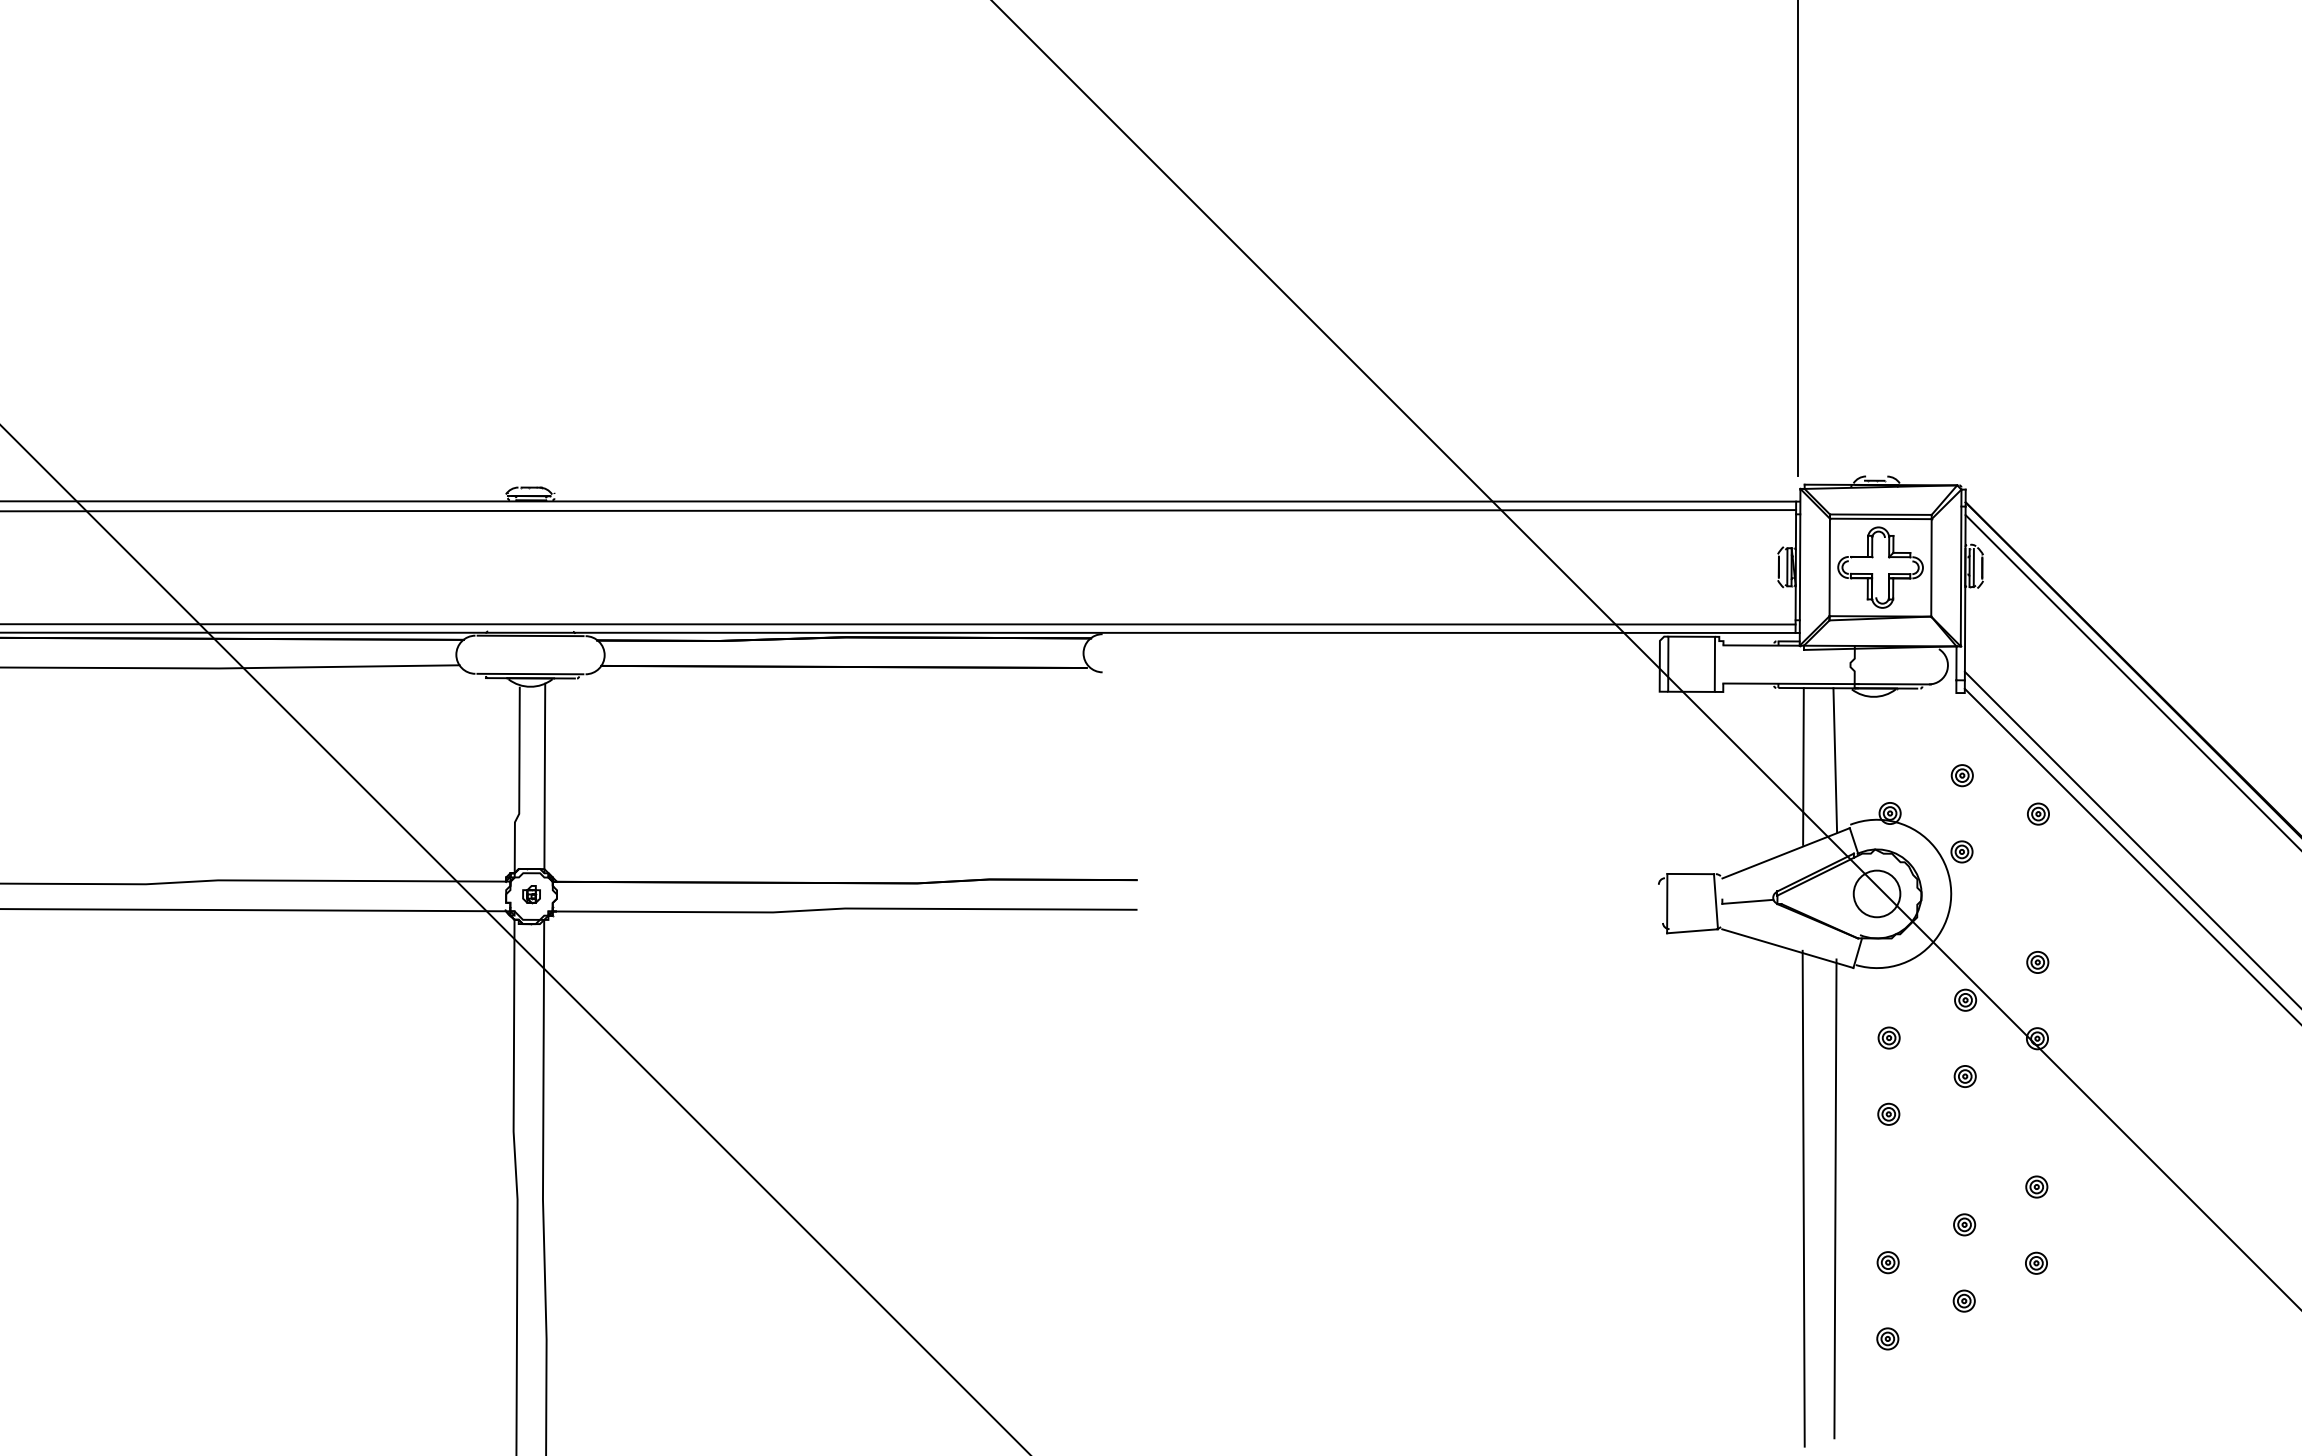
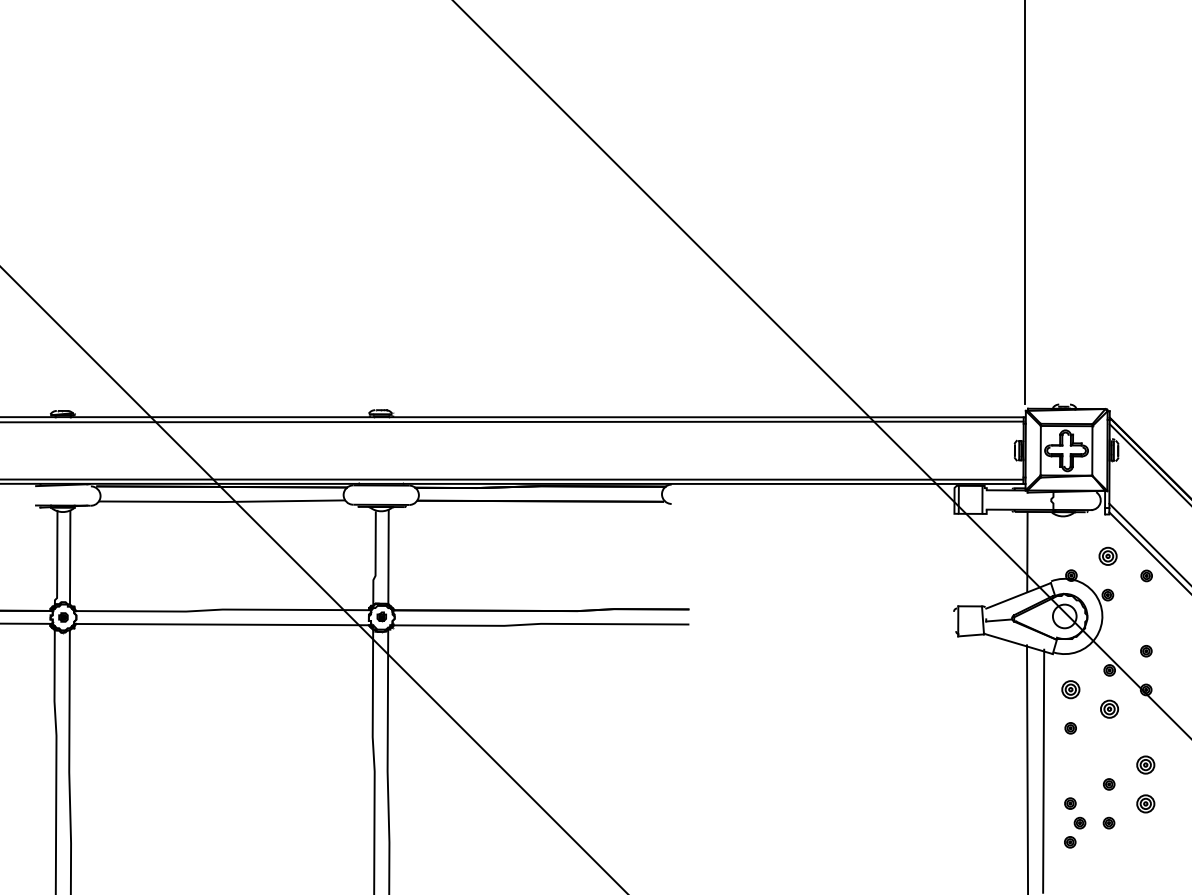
line: (1835, 760) -> (1043, 548), removed
part: (1961, 775) -> (1107, 556), size x1.6
part: (1888, 1037) -> (1070, 689), size x1.6
part: (1965, 1075) -> (1109, 708), size x1.6
part: (2036, 1187) -> (1145, 765), size x1.6
part: (2036, 1262) -> (1145, 803), size x1.6
part: (1906, 1299) -> (1079, 822), added

